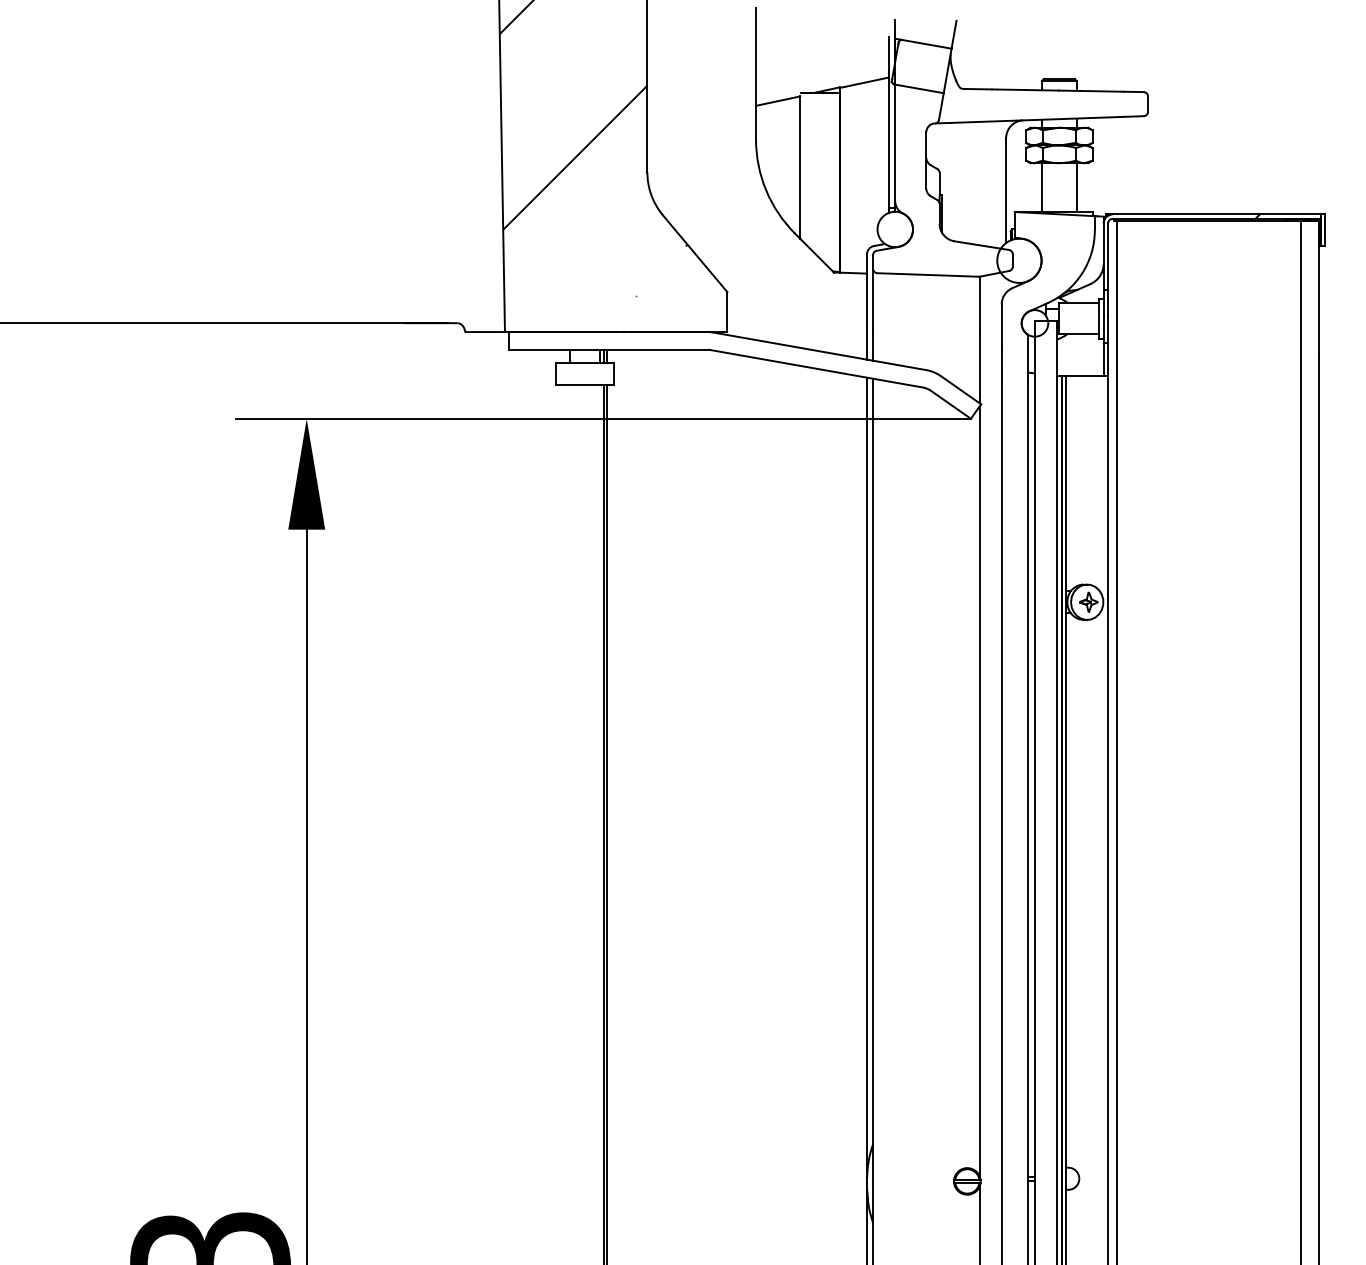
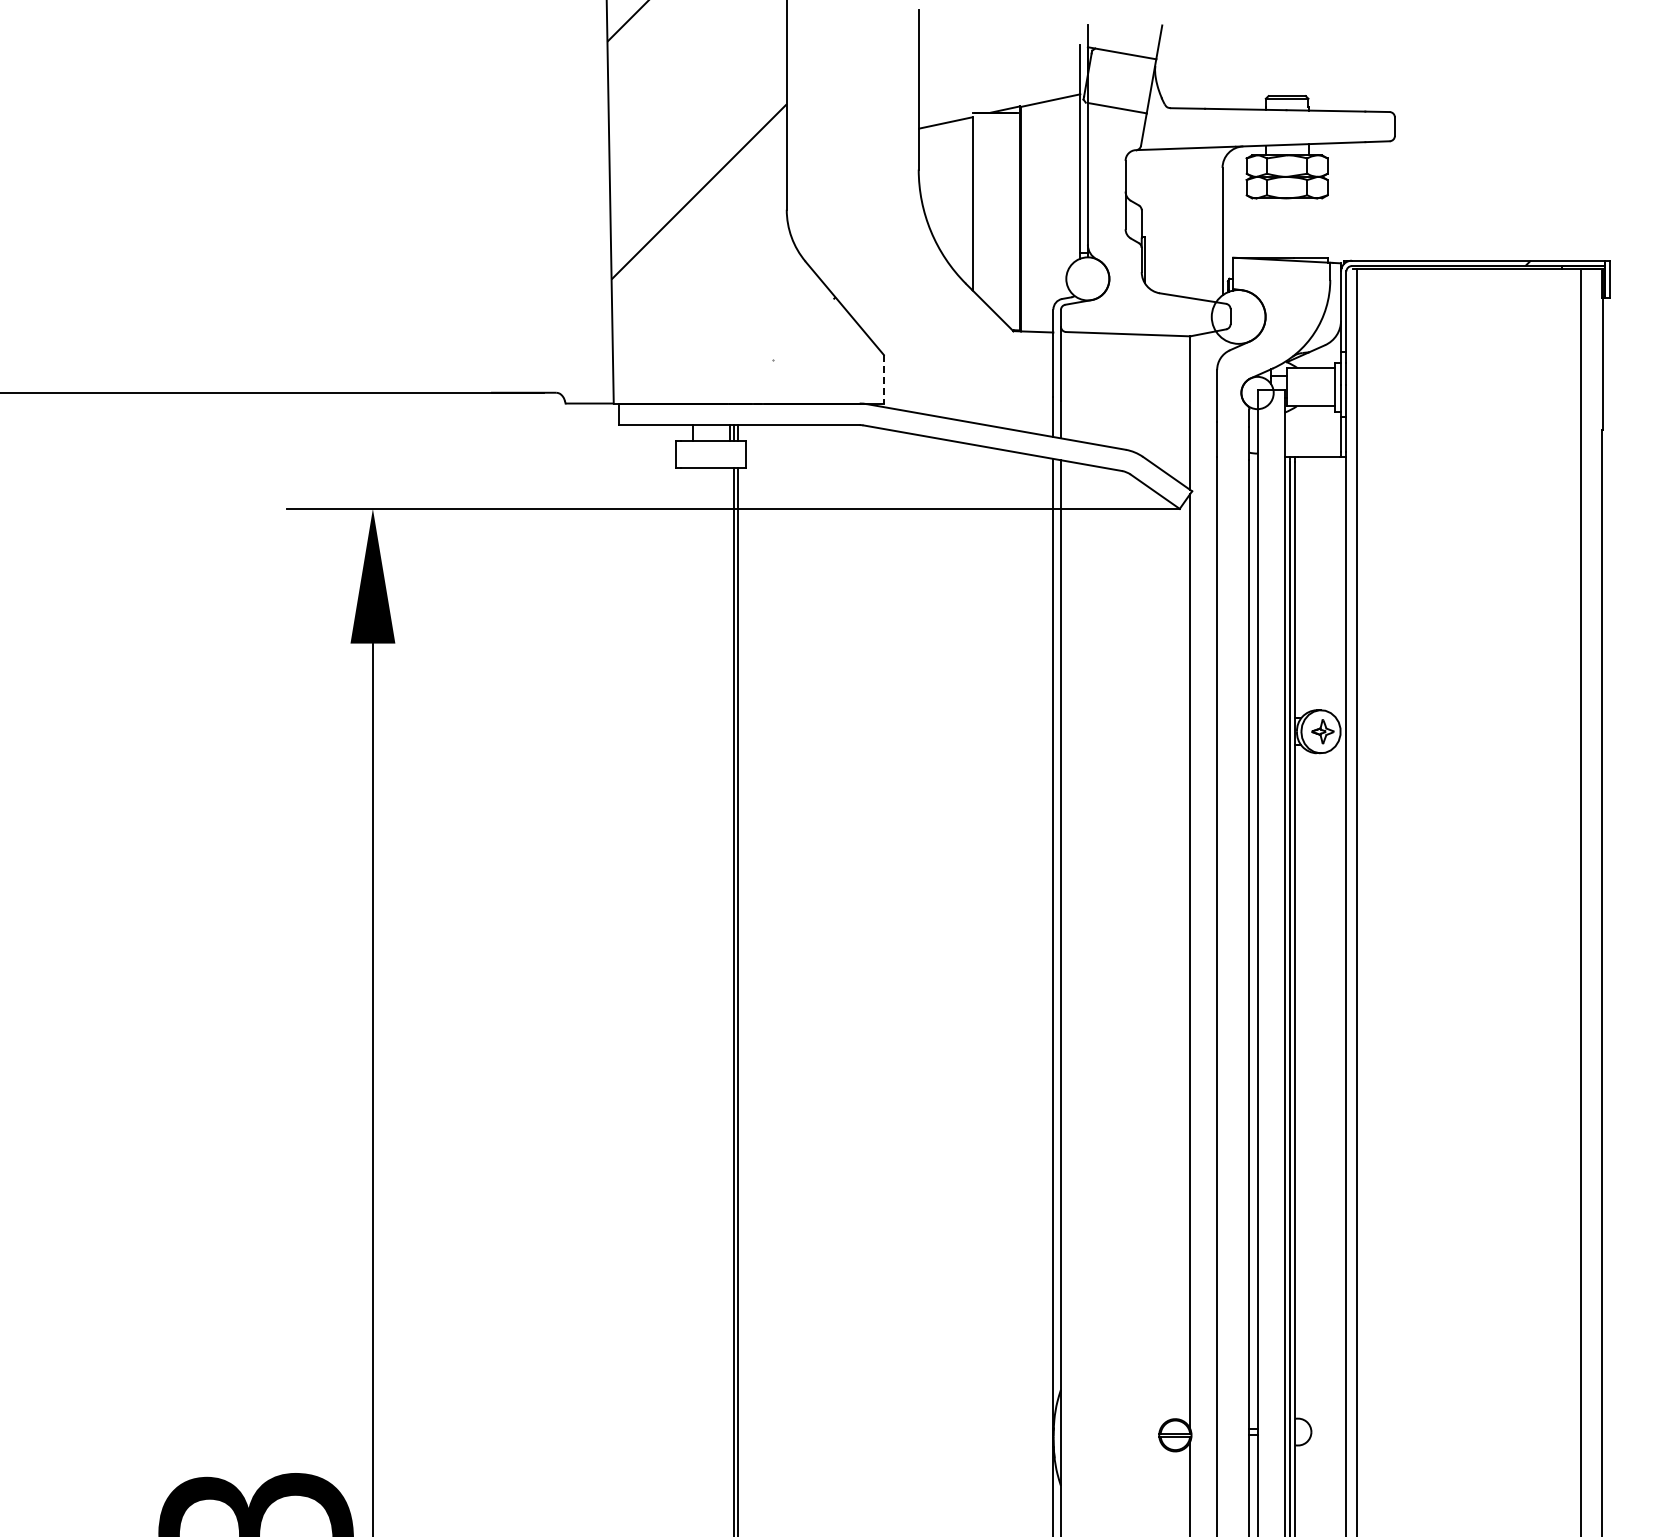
line: (1041, 187) -> (1265, 227), removed
line: (1076, 187) -> (1308, 227), removed
line: (727, 312) -> (883, 379), solid -> dashed

